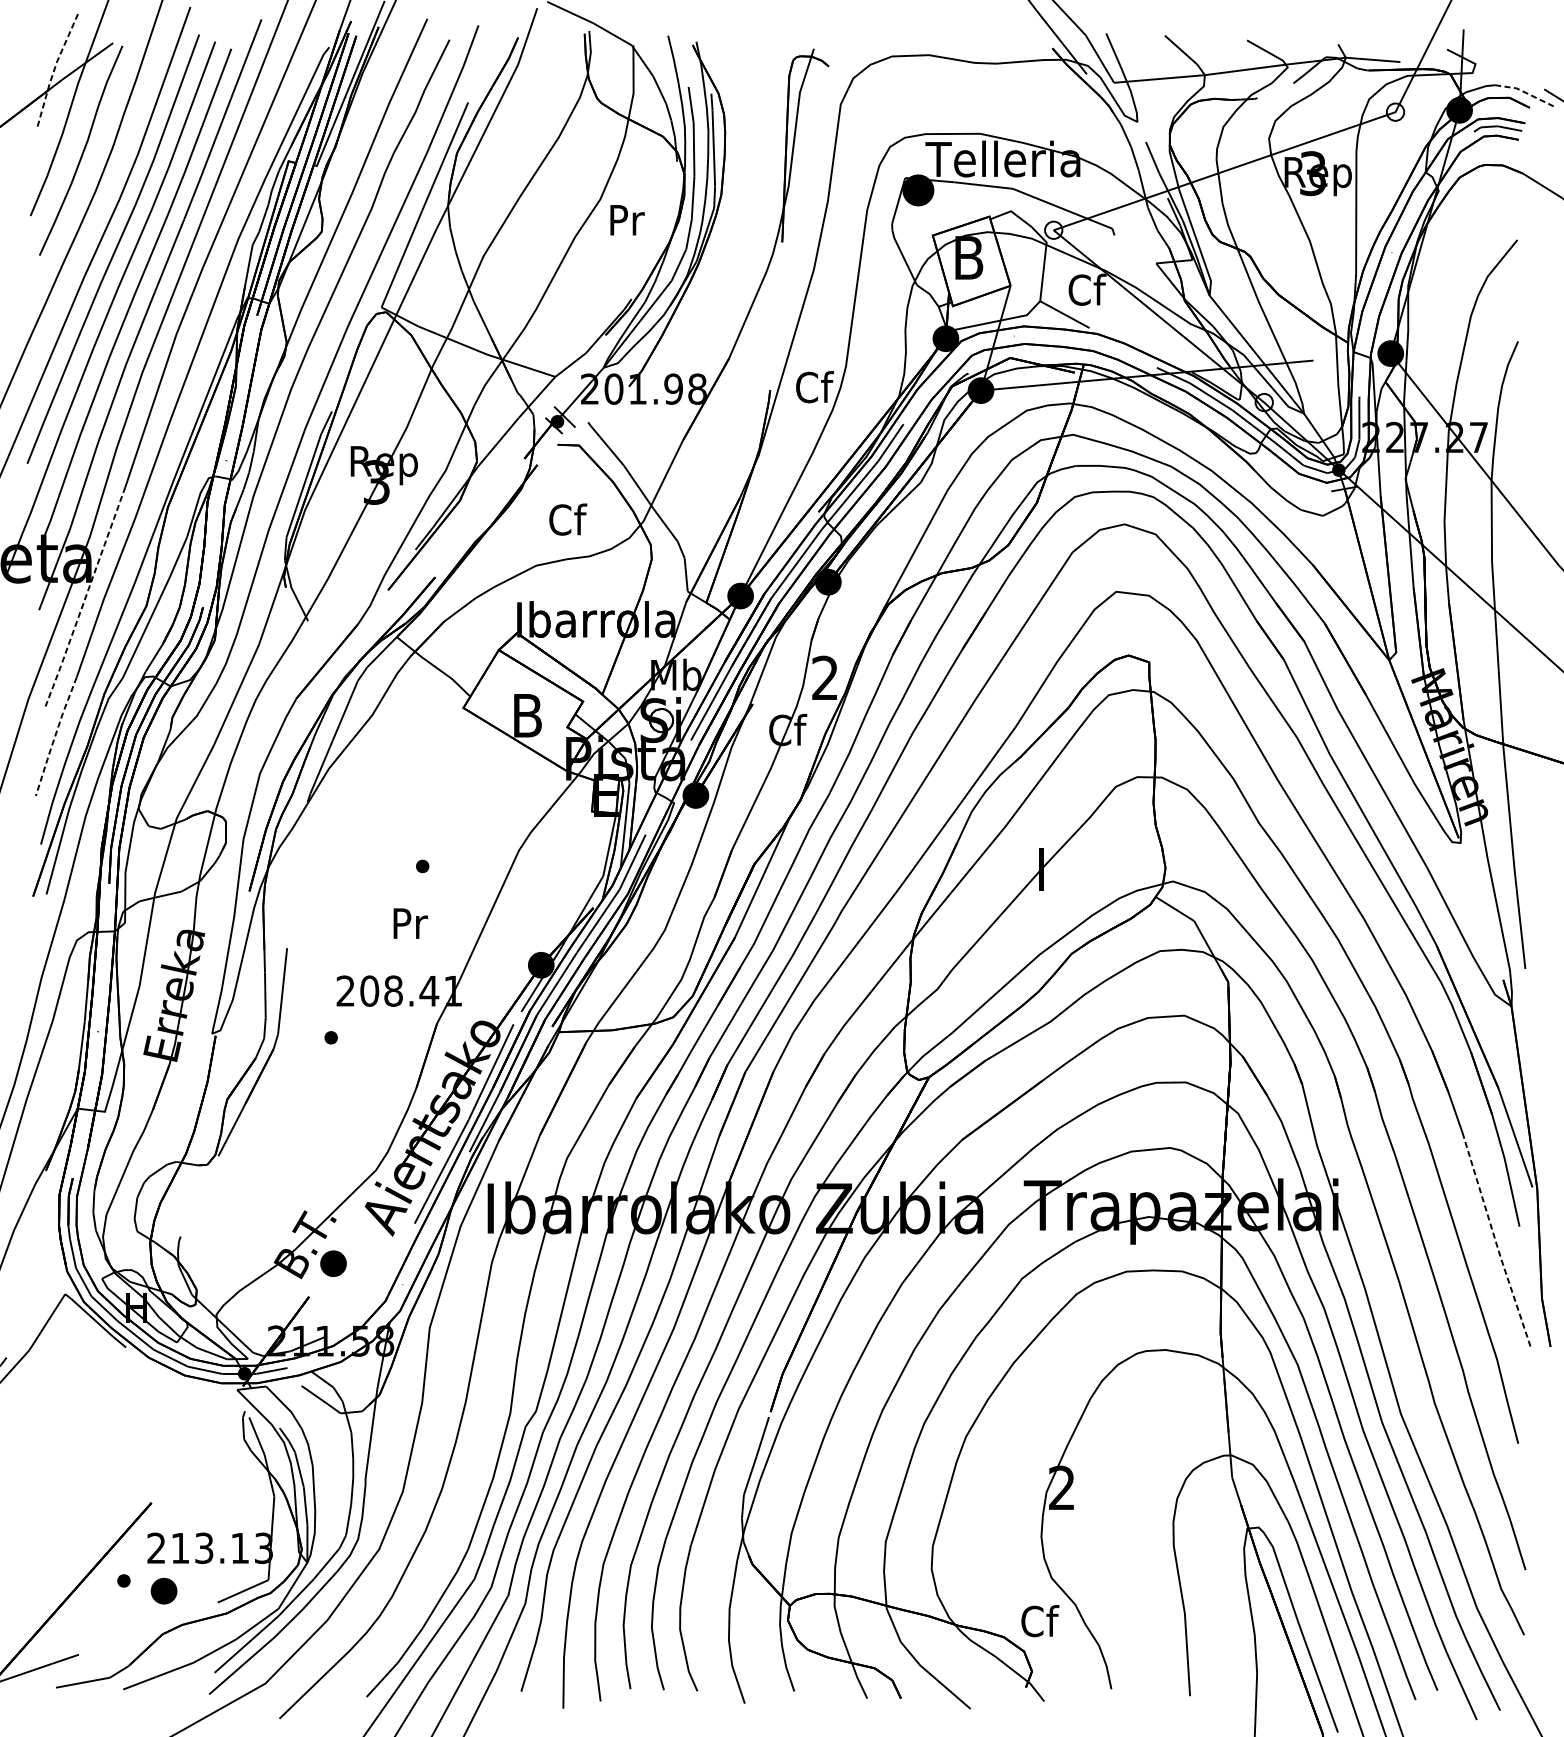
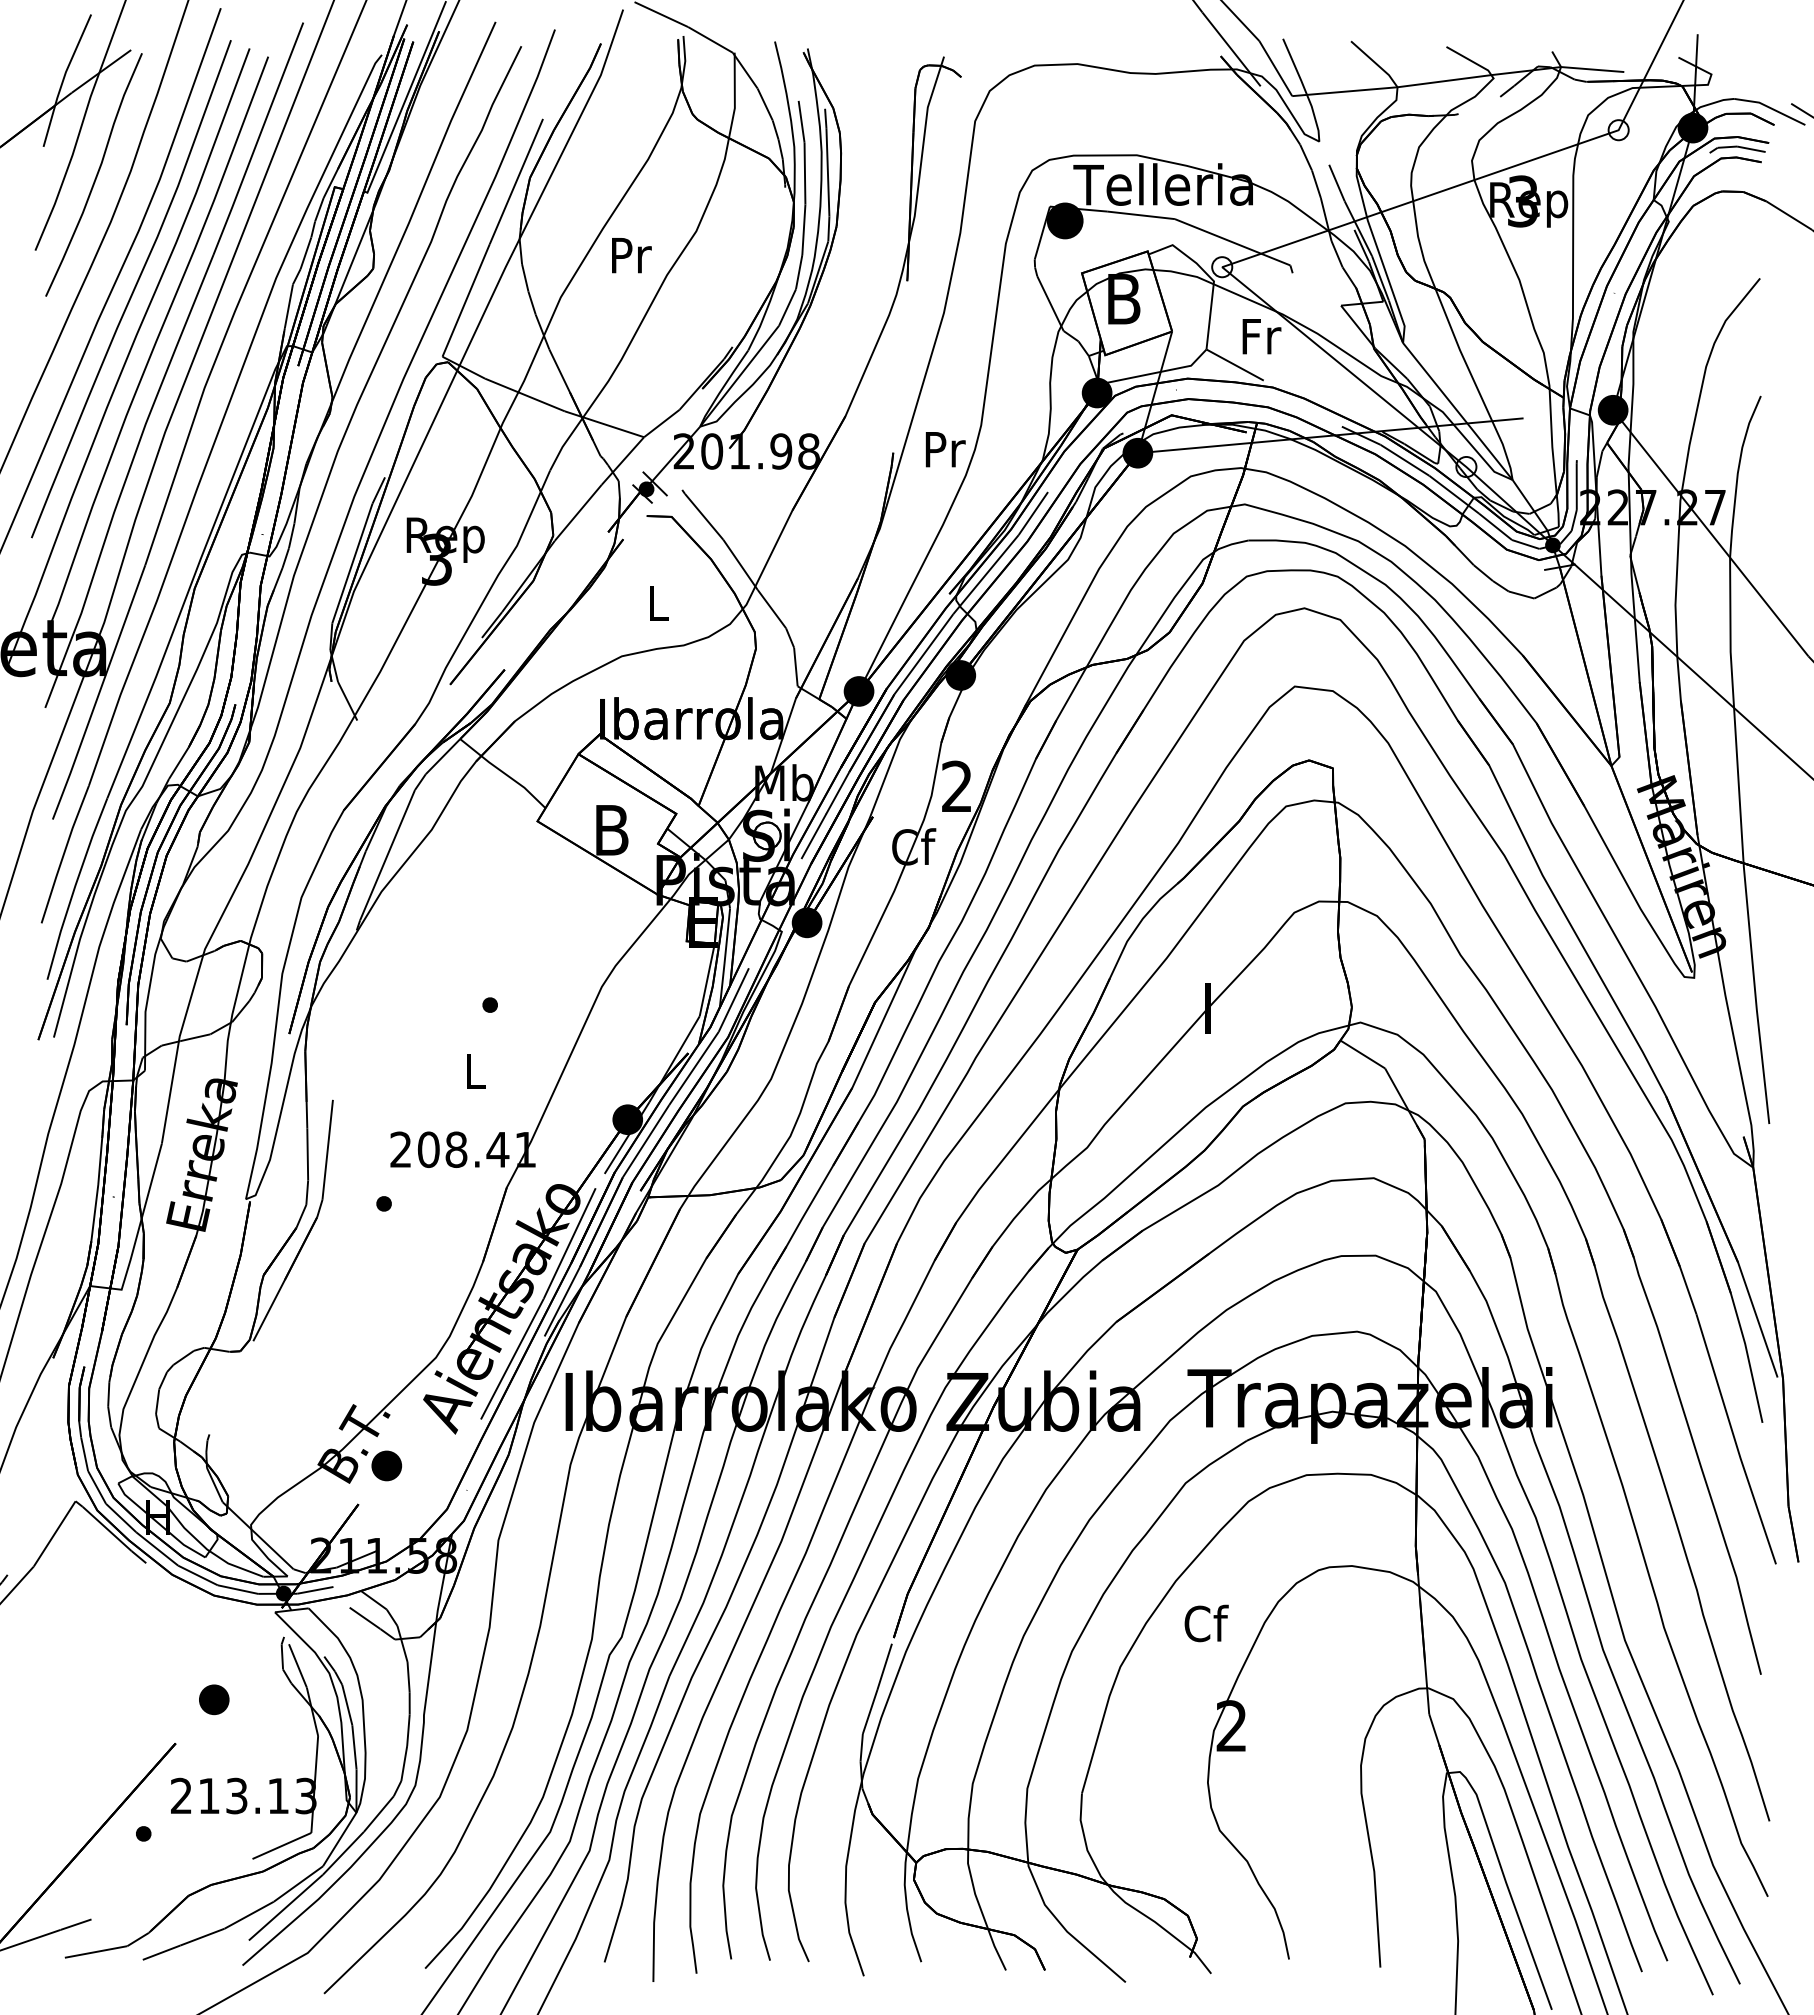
line: (54, 68) -> (63, 79), dashed -> solid
line: (1526, 93) -> (1770, 108), dashed -> solid
text: (627, 220) -> (631, 255), moved
text: (1087, 289) -> (1261, 335), Cf -> Fr
text: (815, 386) -> (945, 448), Cf -> Pr
text: (568, 519) -> (659, 602), Cf -> L
line: (85, 597) -> (99, 693), dashed -> solid
line: (54, 736) -> (63, 854), dashed -> solid
text: (410, 922) -> (476, 1070), Pr -> L
line: (1495, 1241) -> (1734, 1440), dashed -> solid
part: (164, 1590) -> (214, 1699), moved
text: (1040, 1621) -> (1206, 1623), moved

